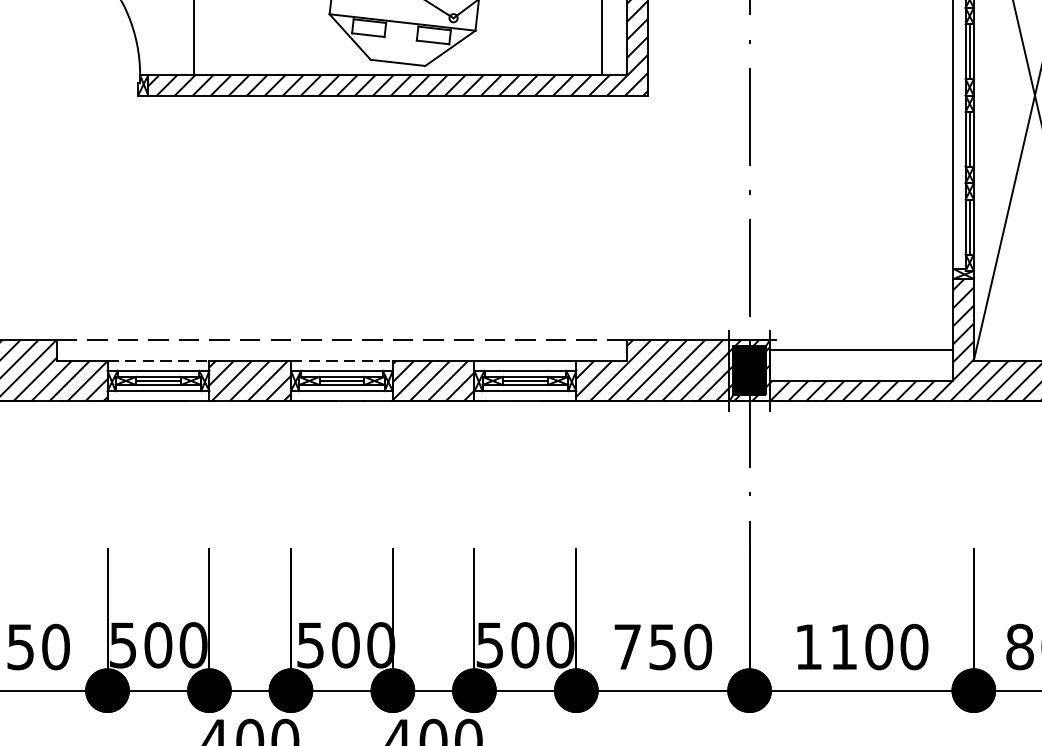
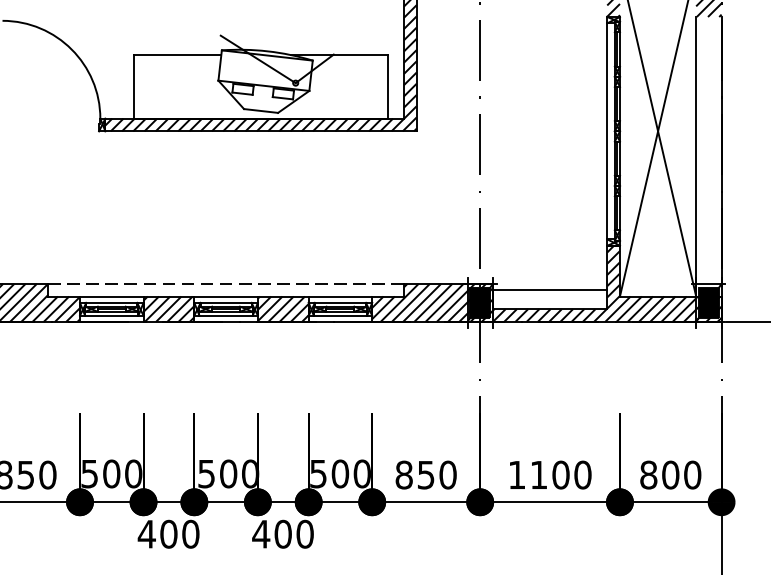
line: (158, 360) -> (111, 296), dashed -> solid
line: (342, 360) -> (226, 296), dashed -> solid
text: (626, 646) -> (403, 474), 750 -> 850

